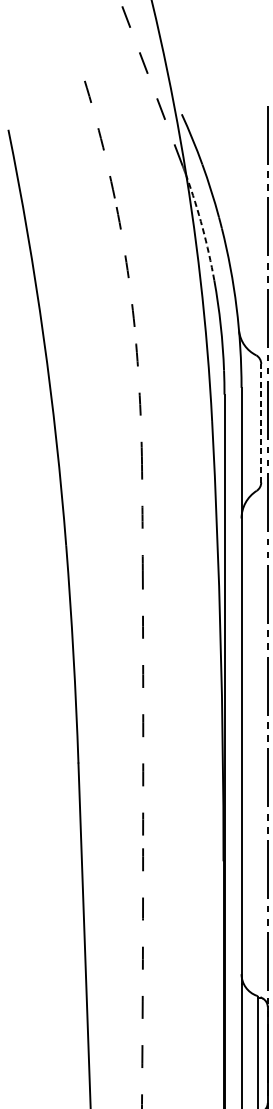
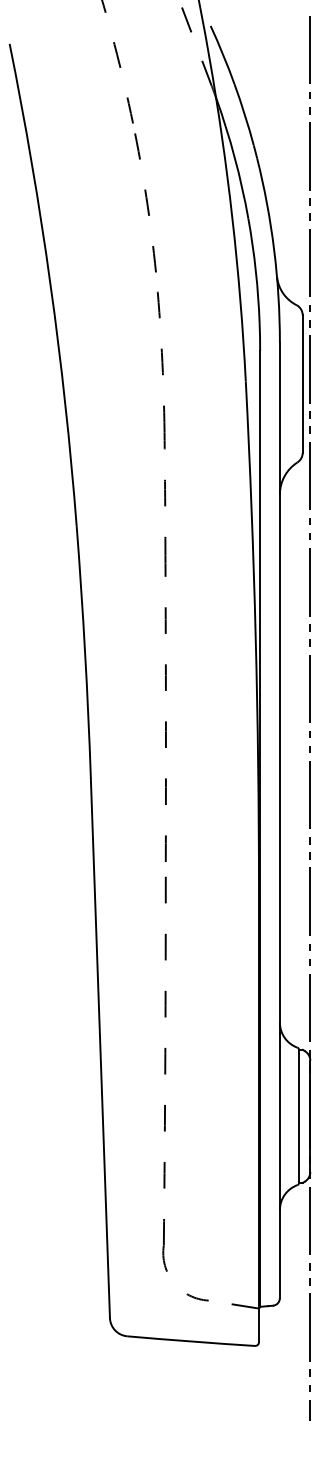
arc: (202, 227) -> (234, 157), dashed -> solid
line: (261, 423) -> (302, 384), dashed -> solid

